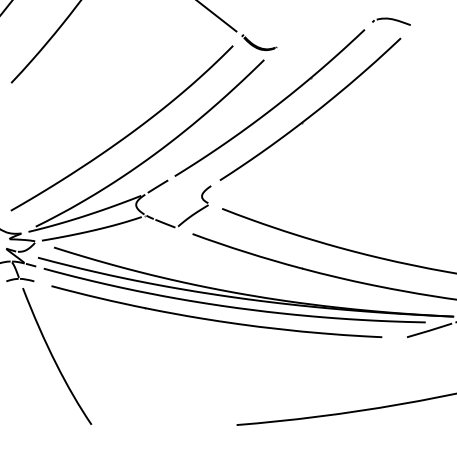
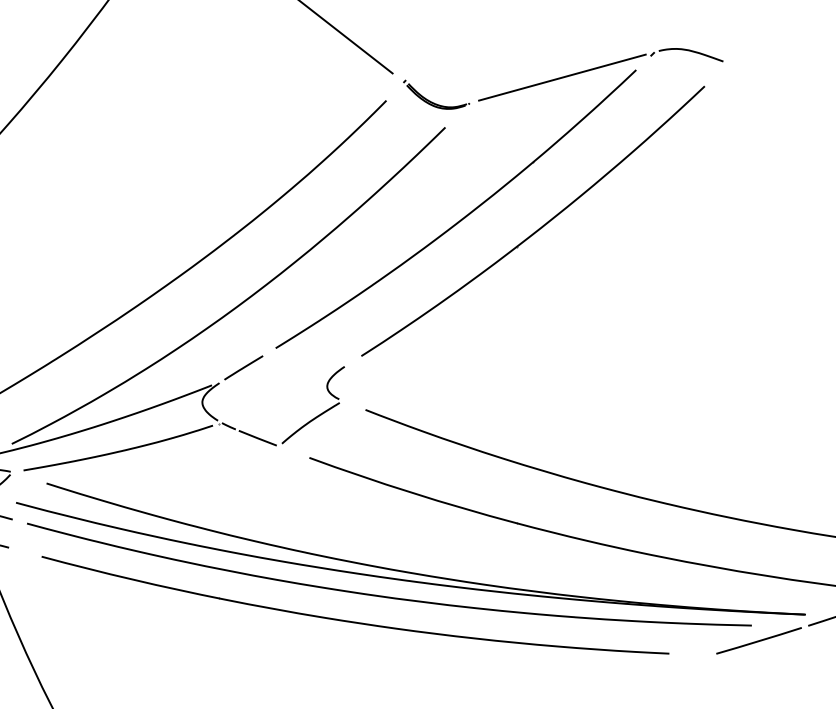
line: (325, 33) -> (561, 77), added

